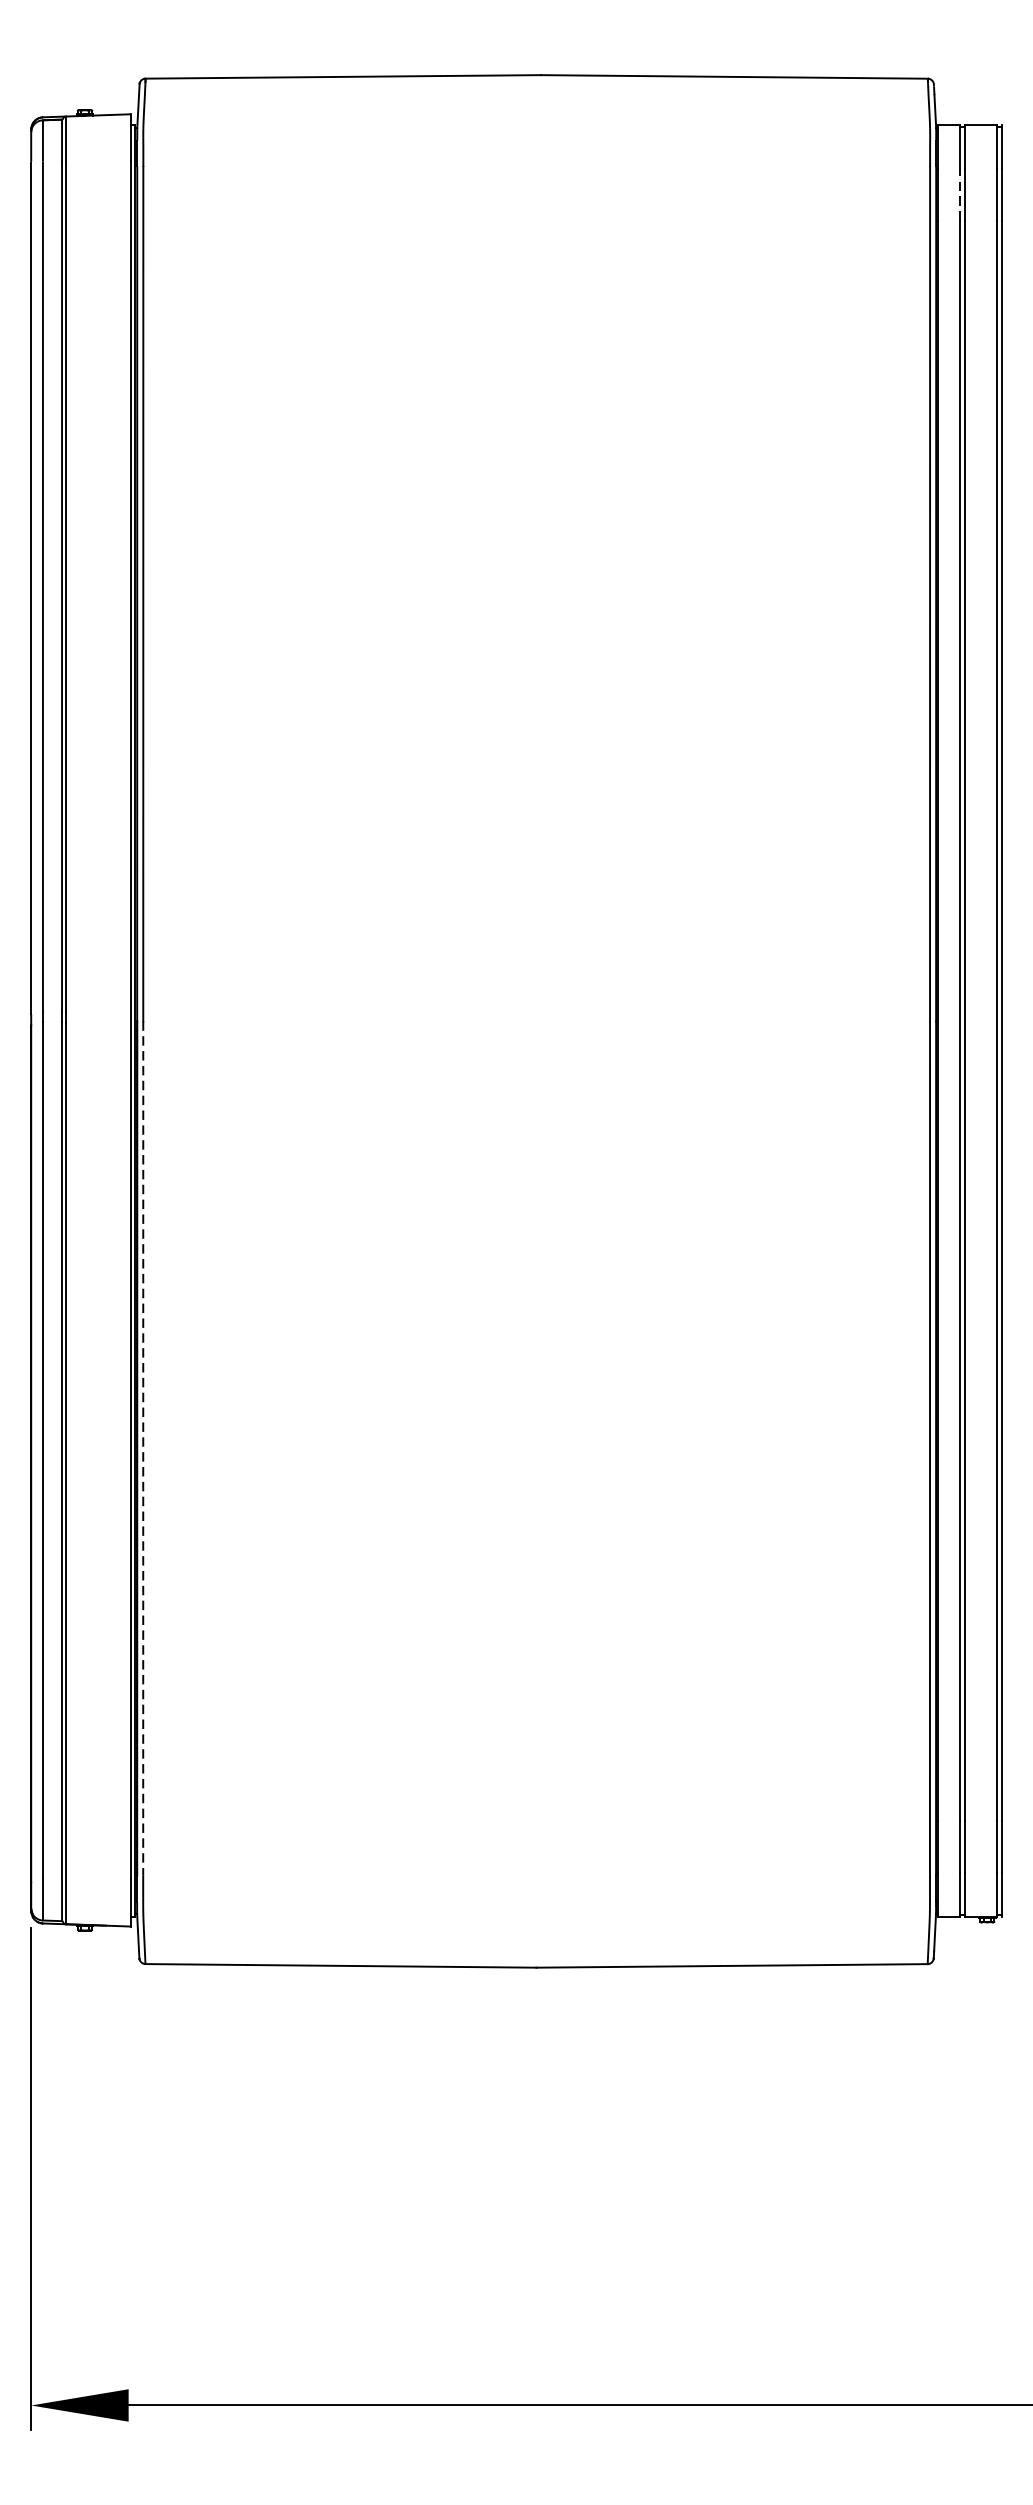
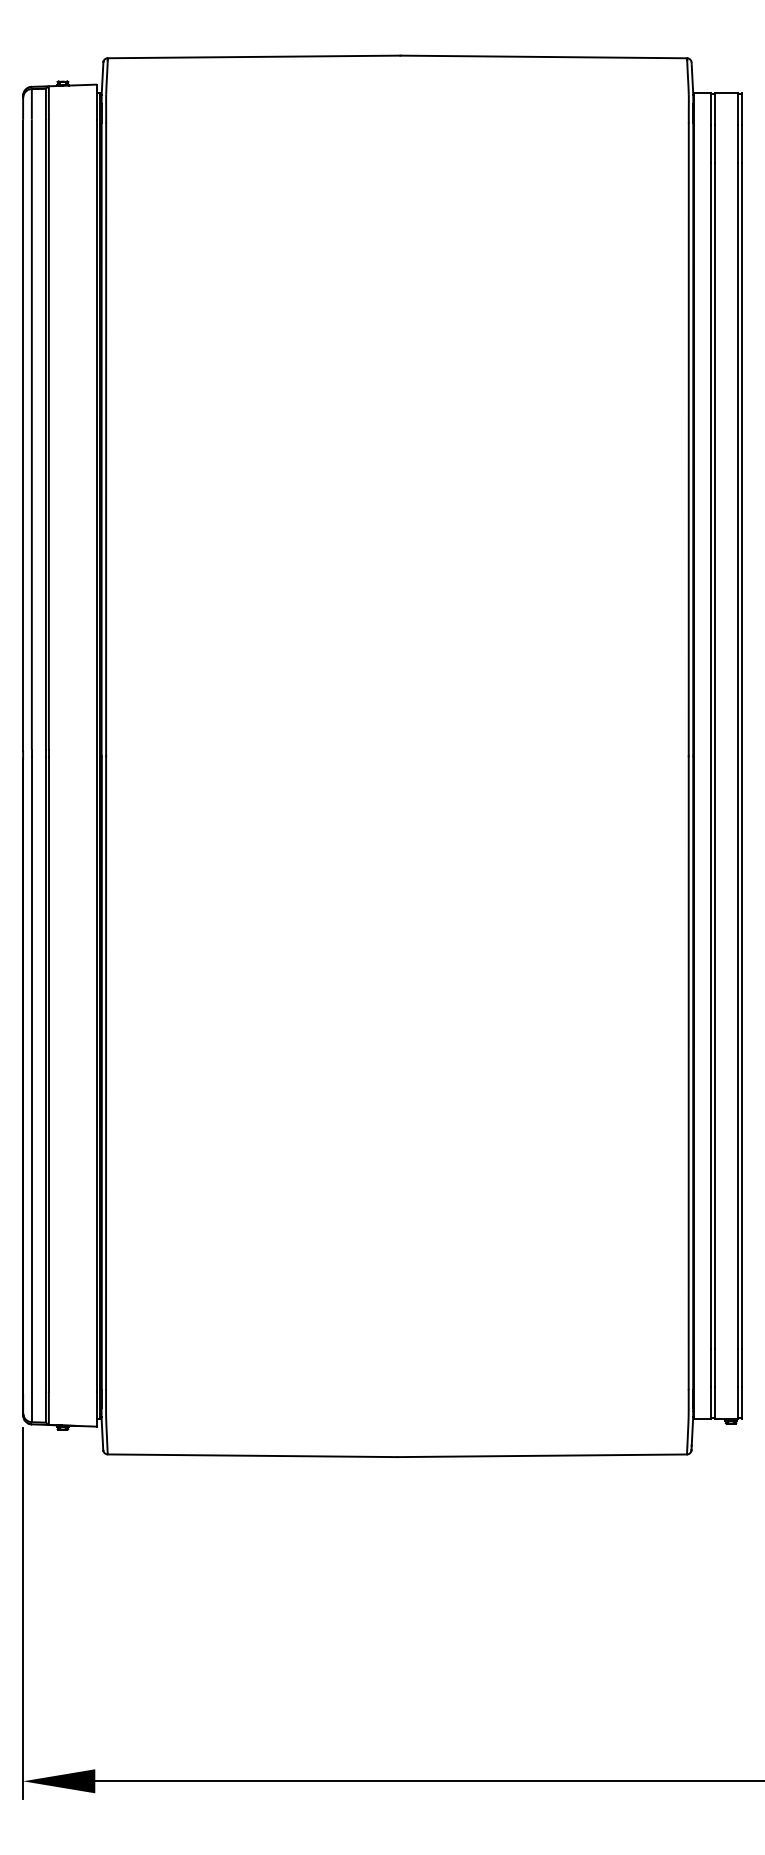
line: (959, 193) -> (710, 143), dashed -> solid
line: (143, 1449) -> (106, 1073), dashed -> solid

